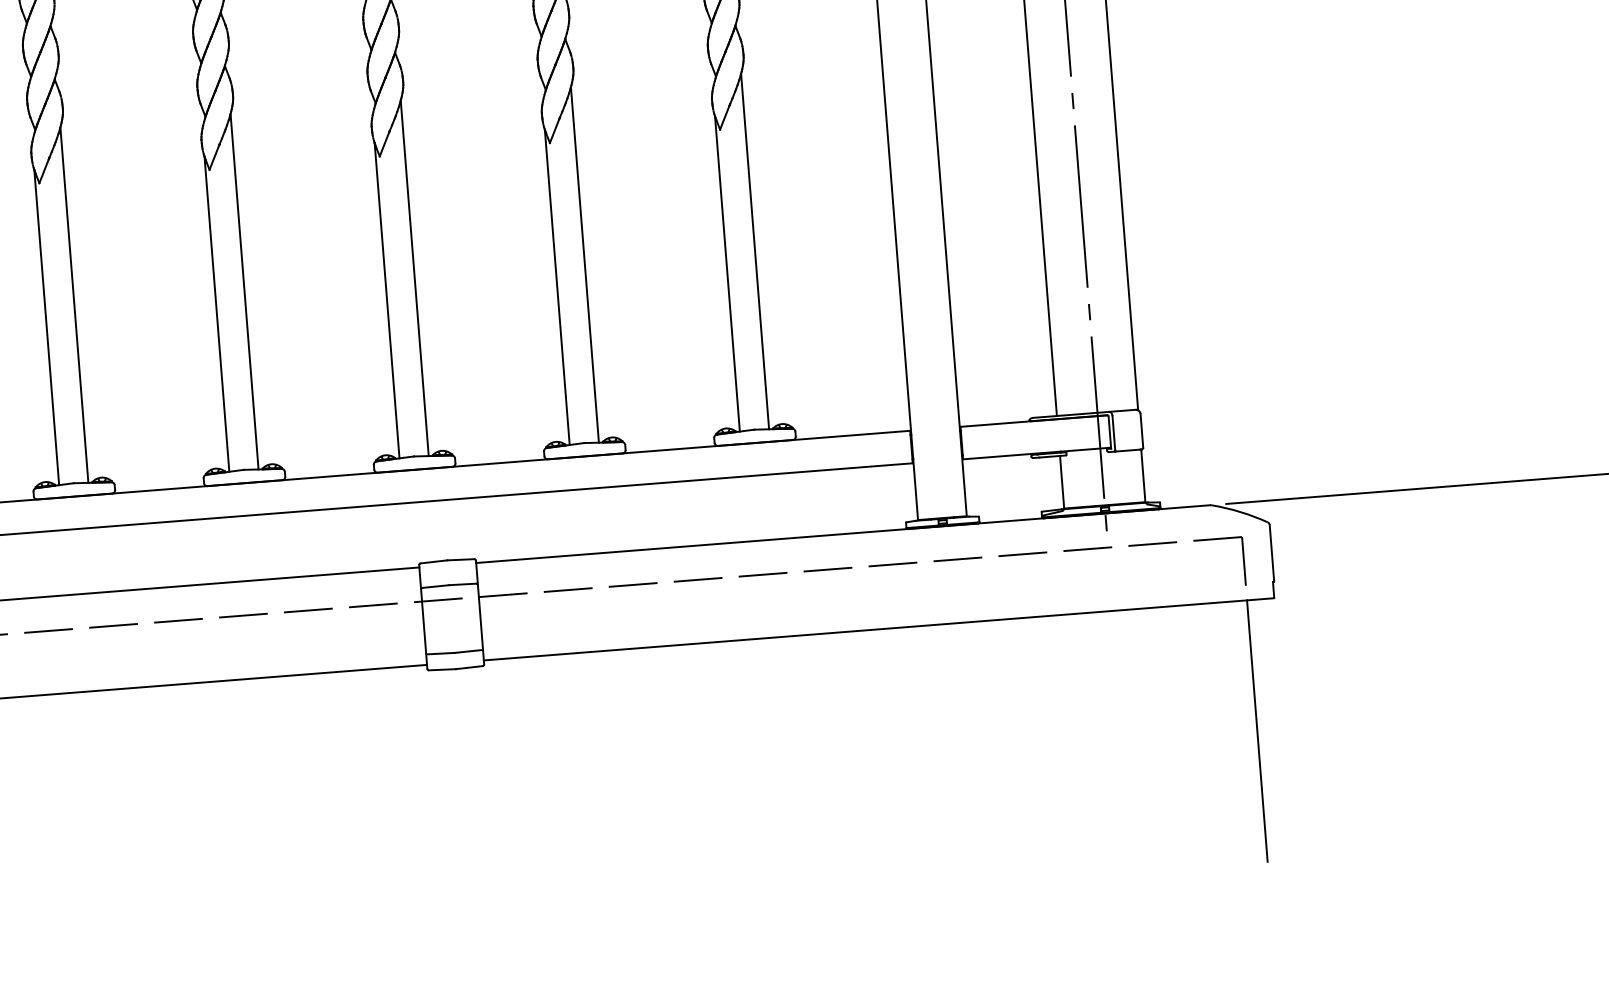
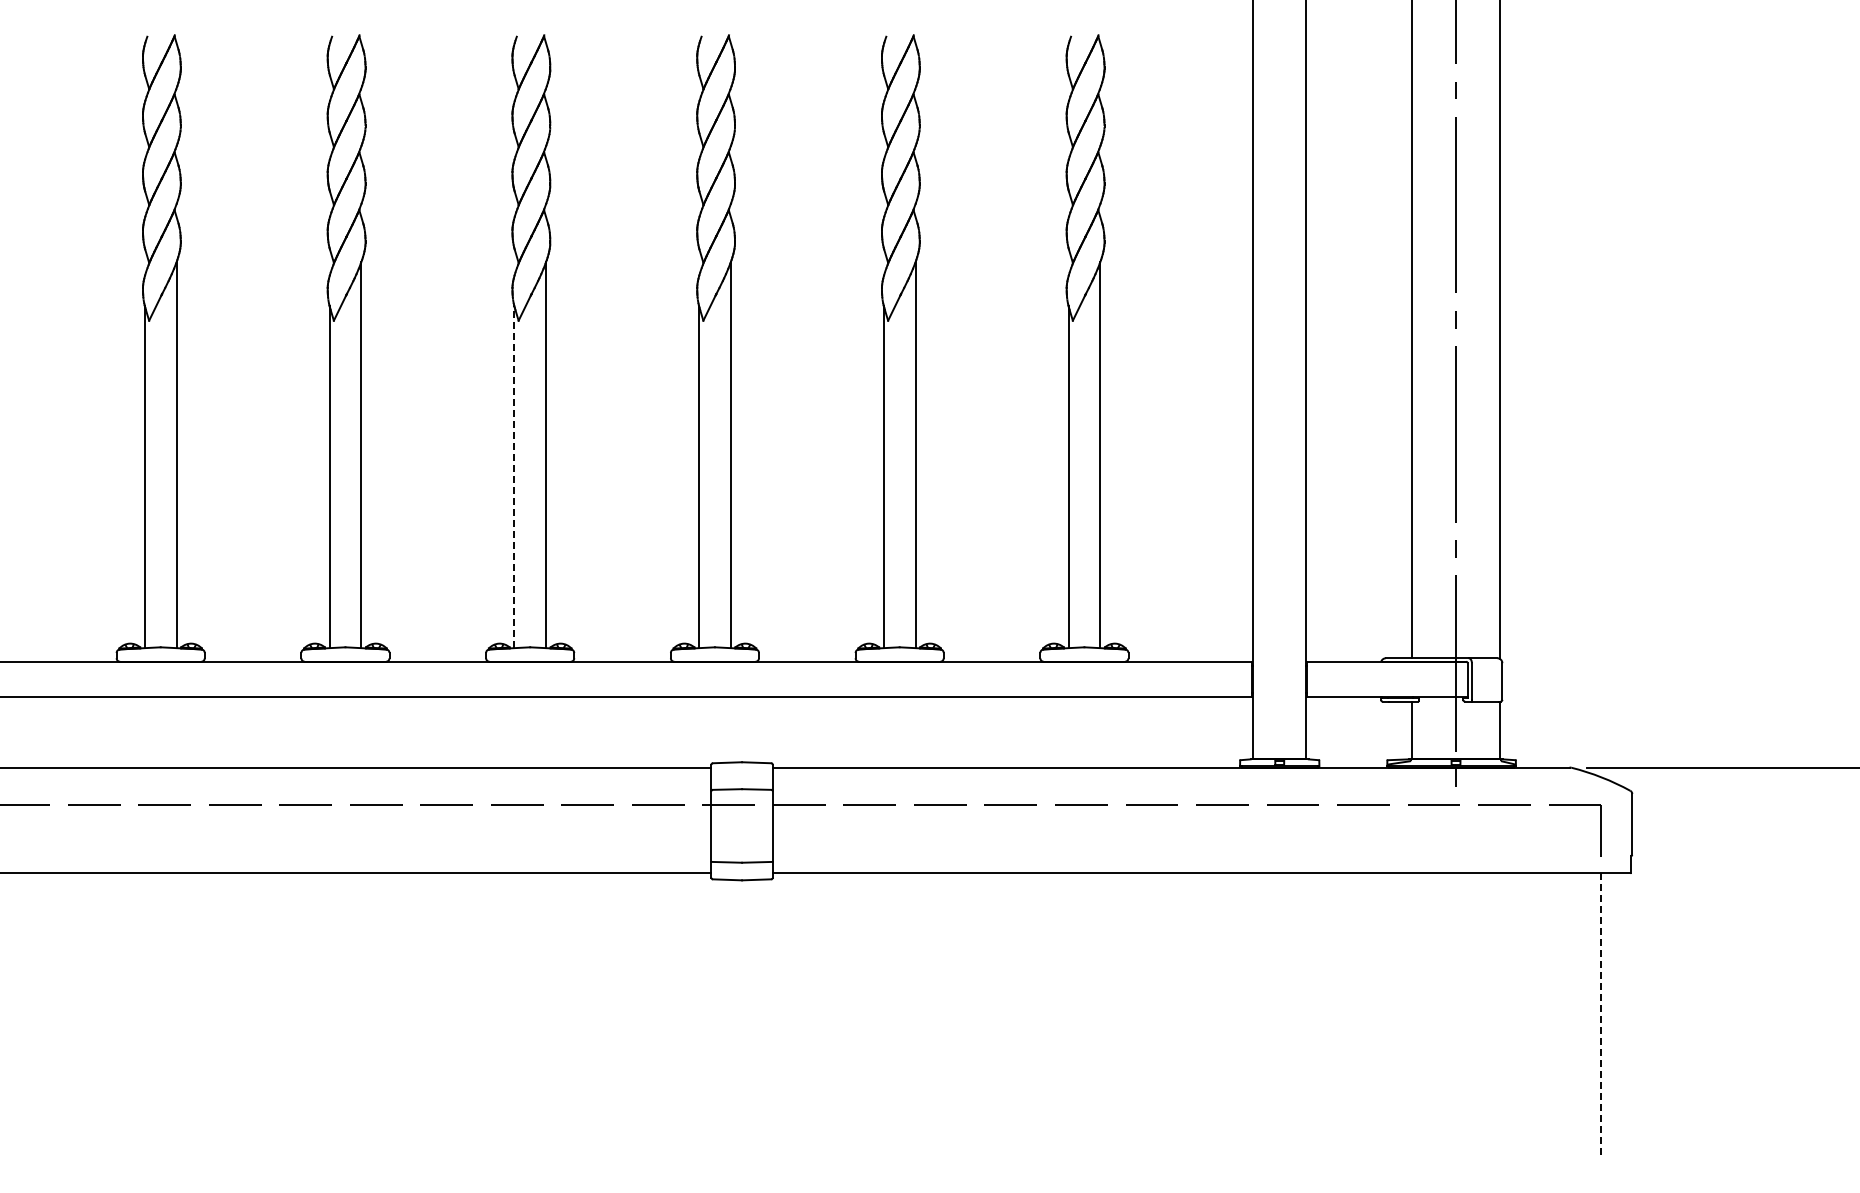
line: (217, 313) -> (514, 476), solid -> dashed
line: (1257, 731) -> (1601, 1015), solid -> dashed

